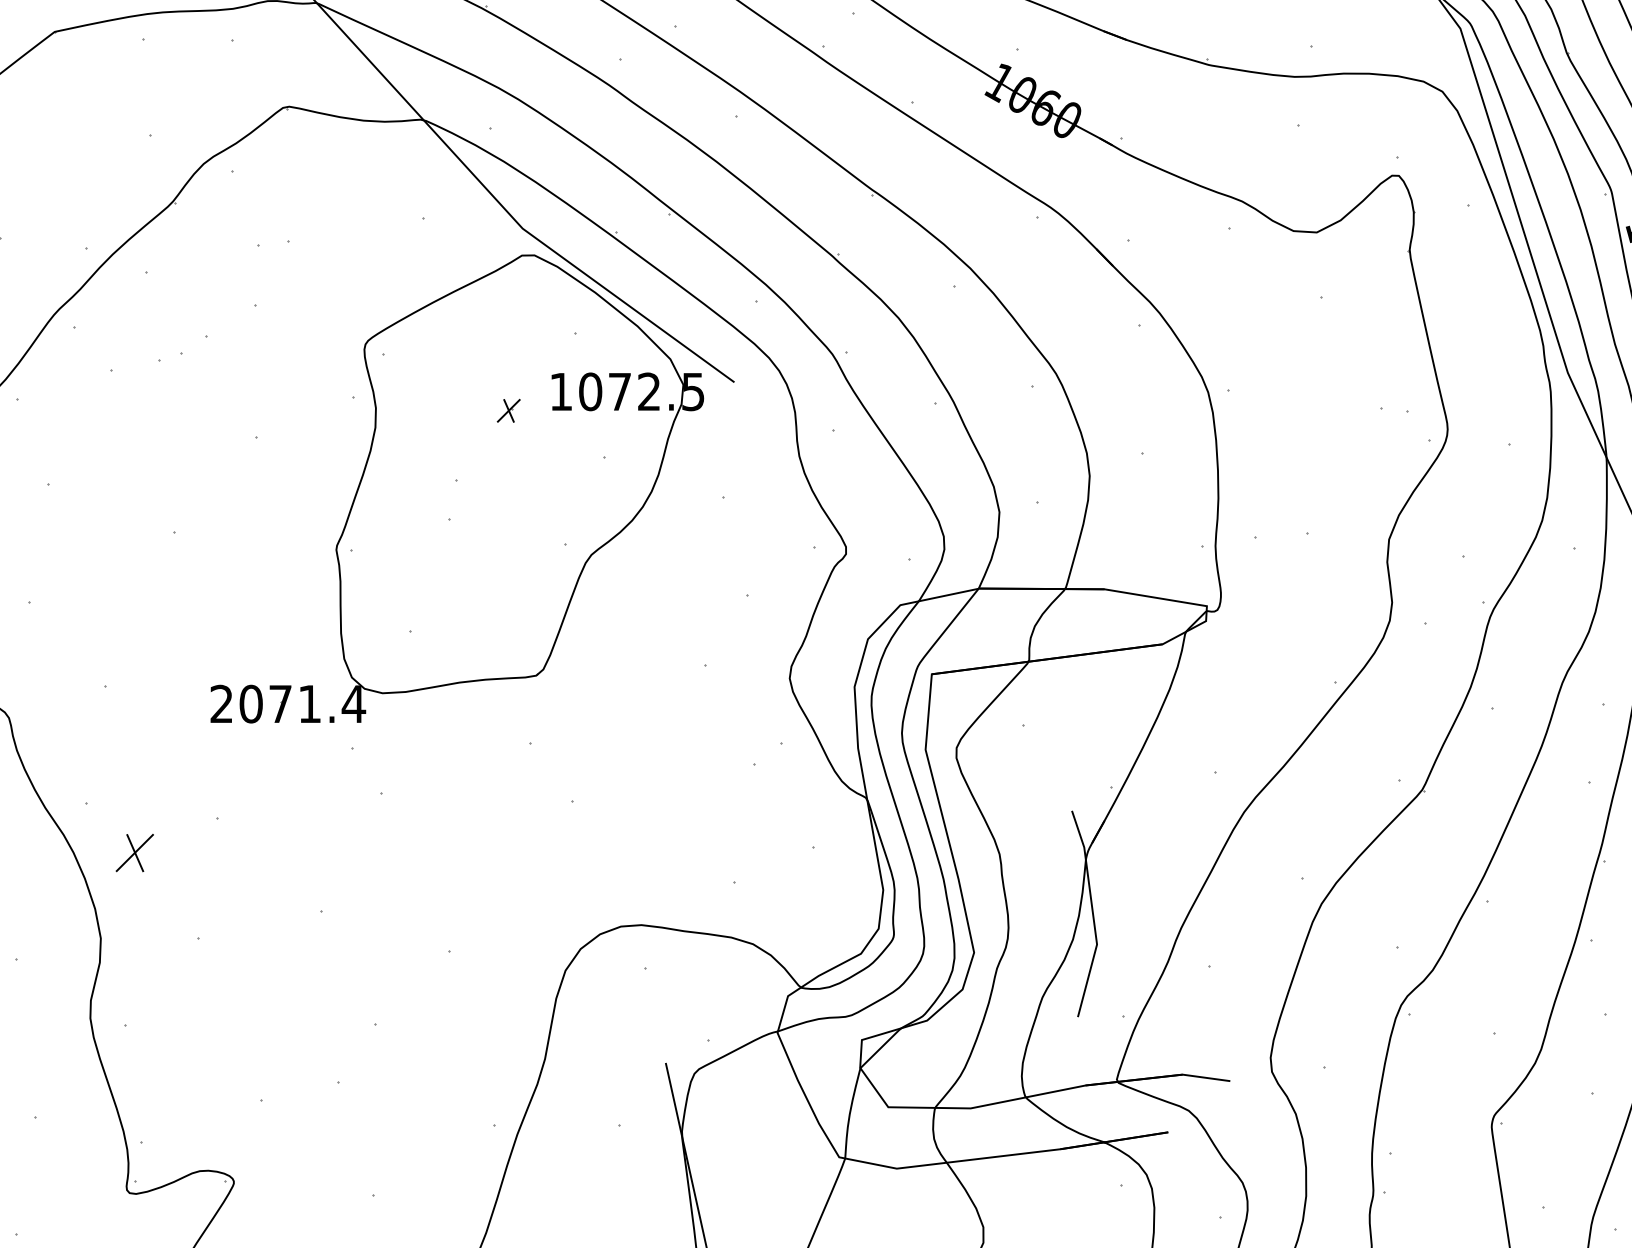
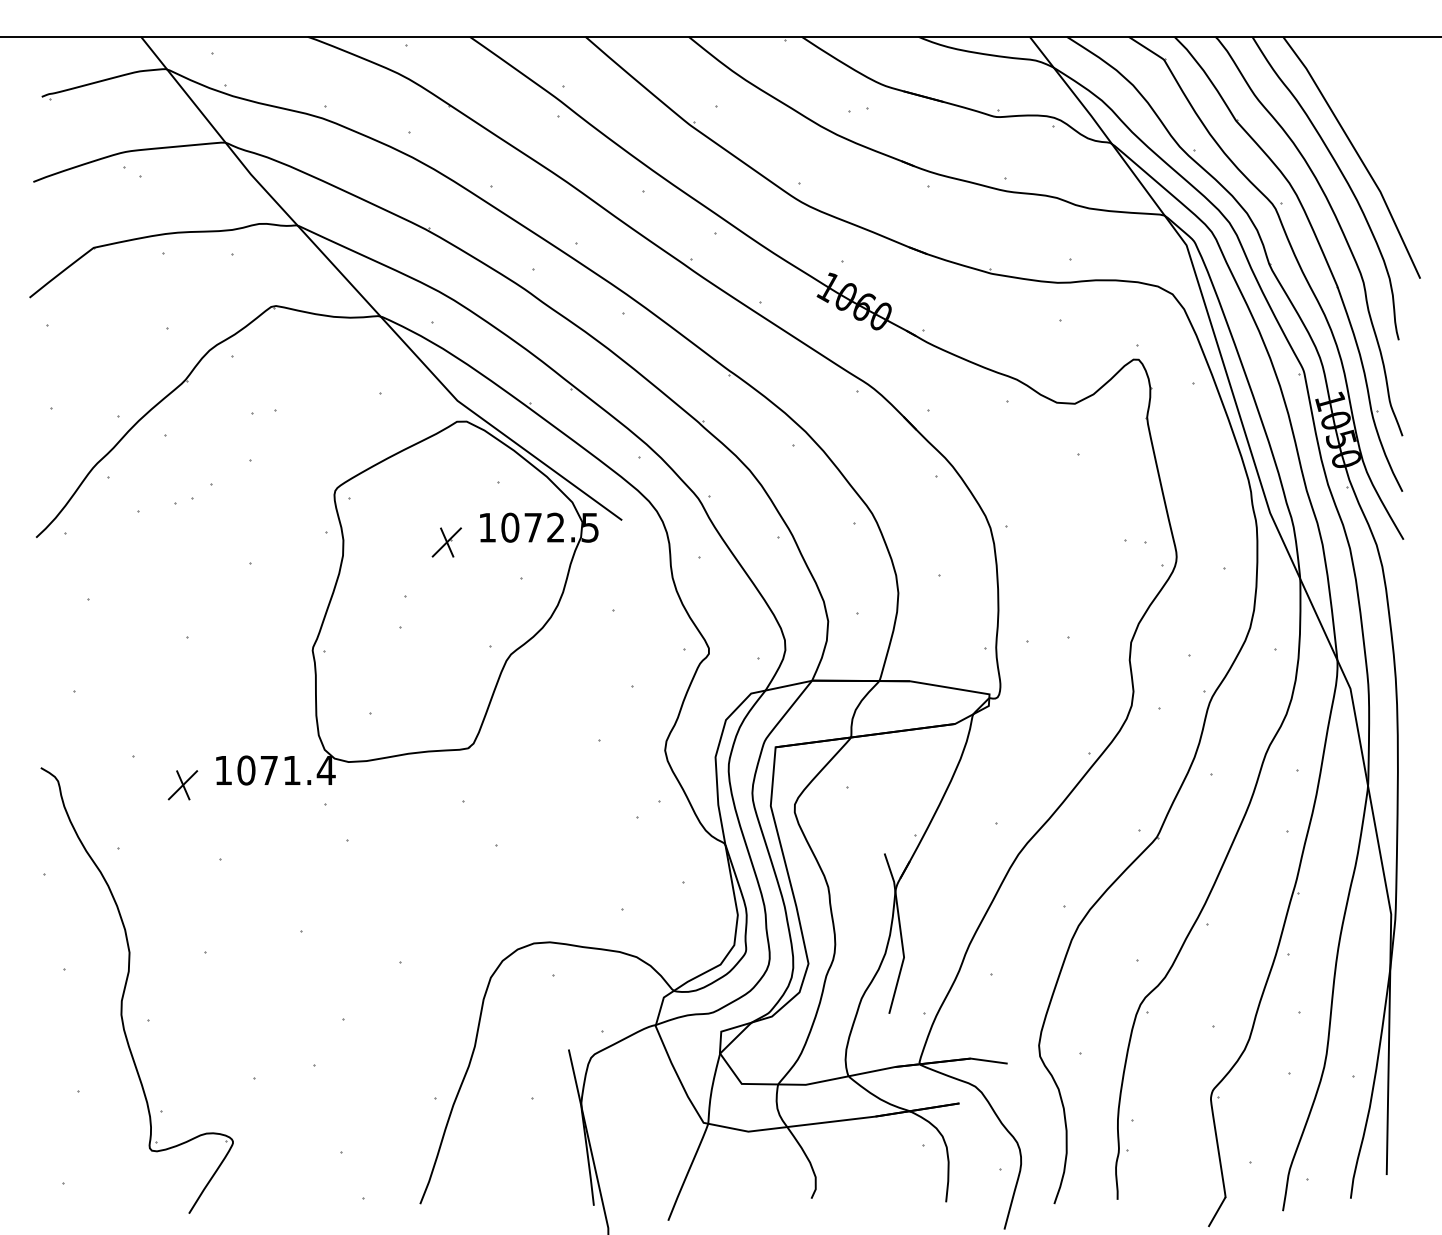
part: (508, 410) -> (446, 542), size x1.67
text: (220, 702) -> (222, 769), 2071.4 -> 1071.4
part: (134, 853) -> (182, 785), moved

